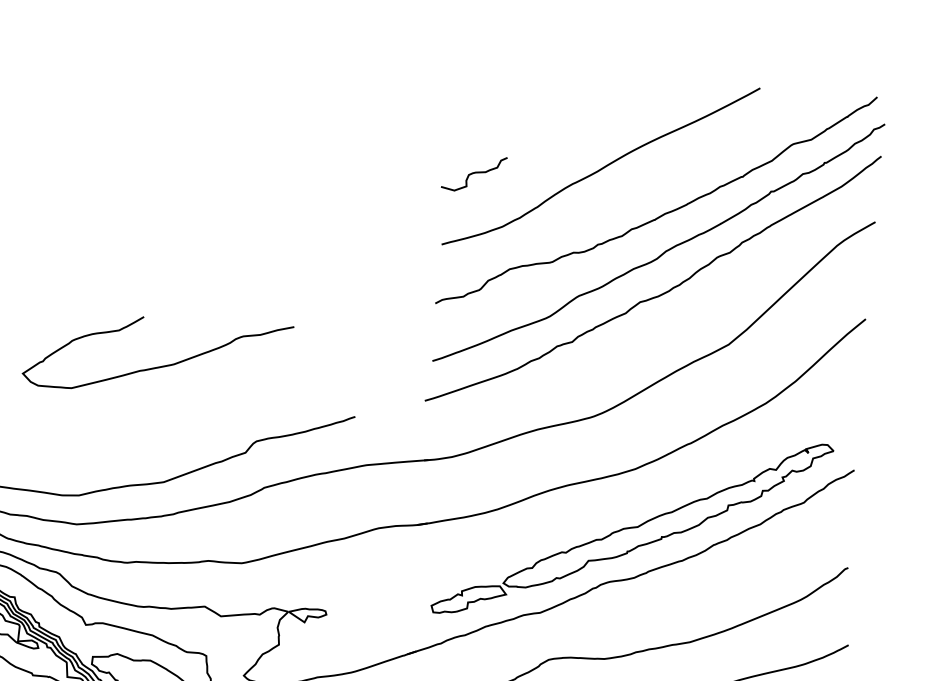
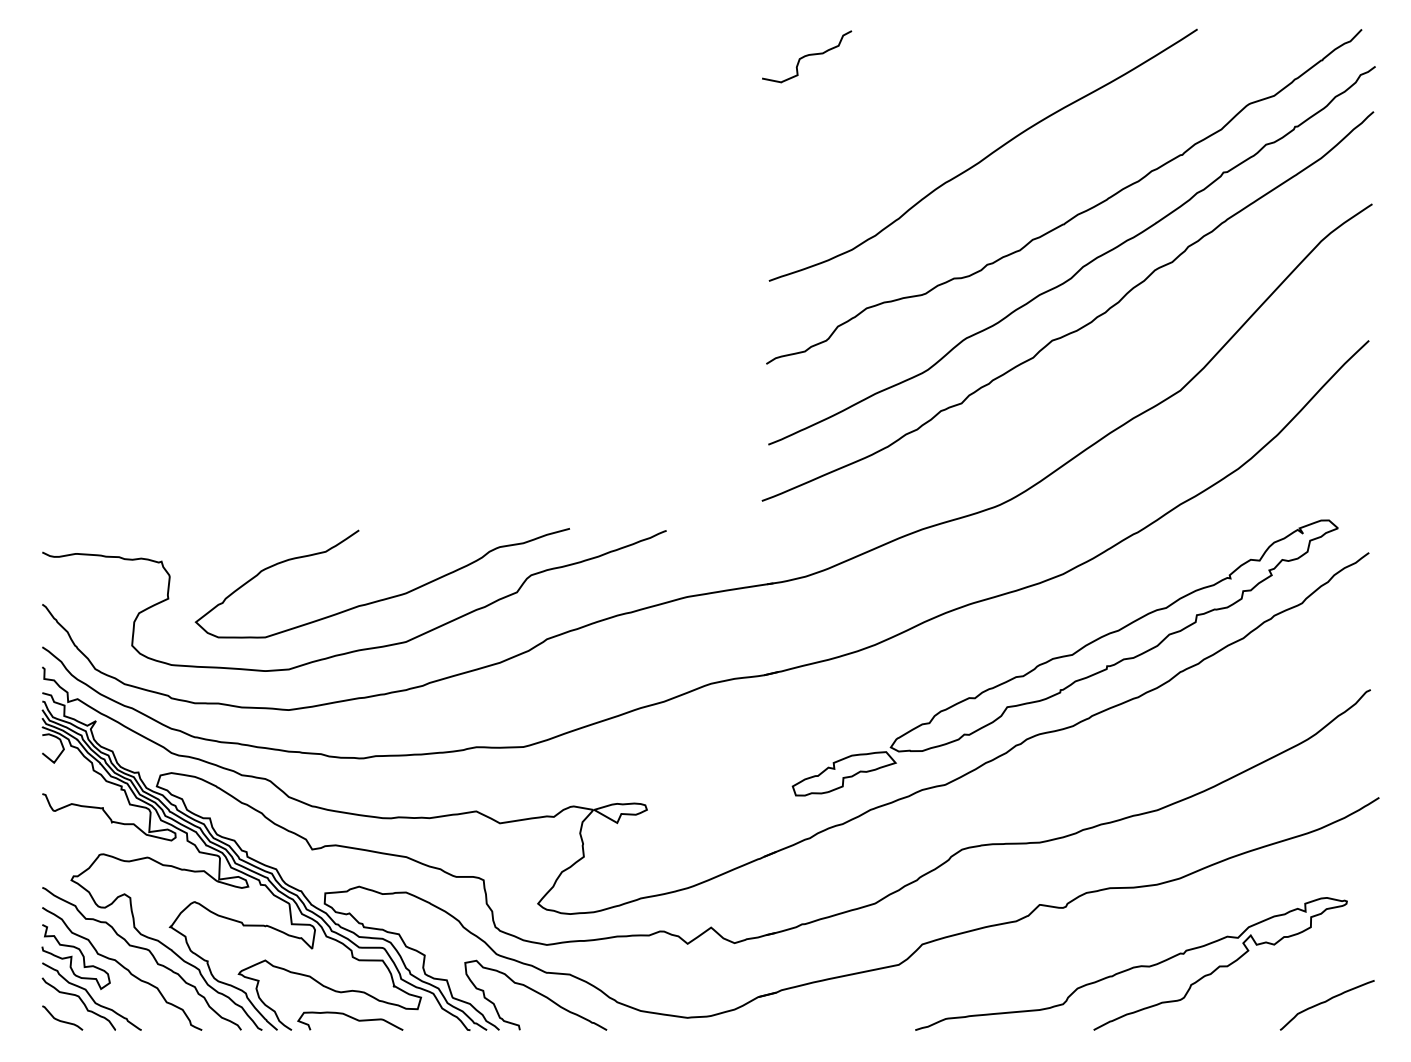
curve: (474, 173) -> (807, 56), moved
curve: (157, 366) -> (383, 598), moved

